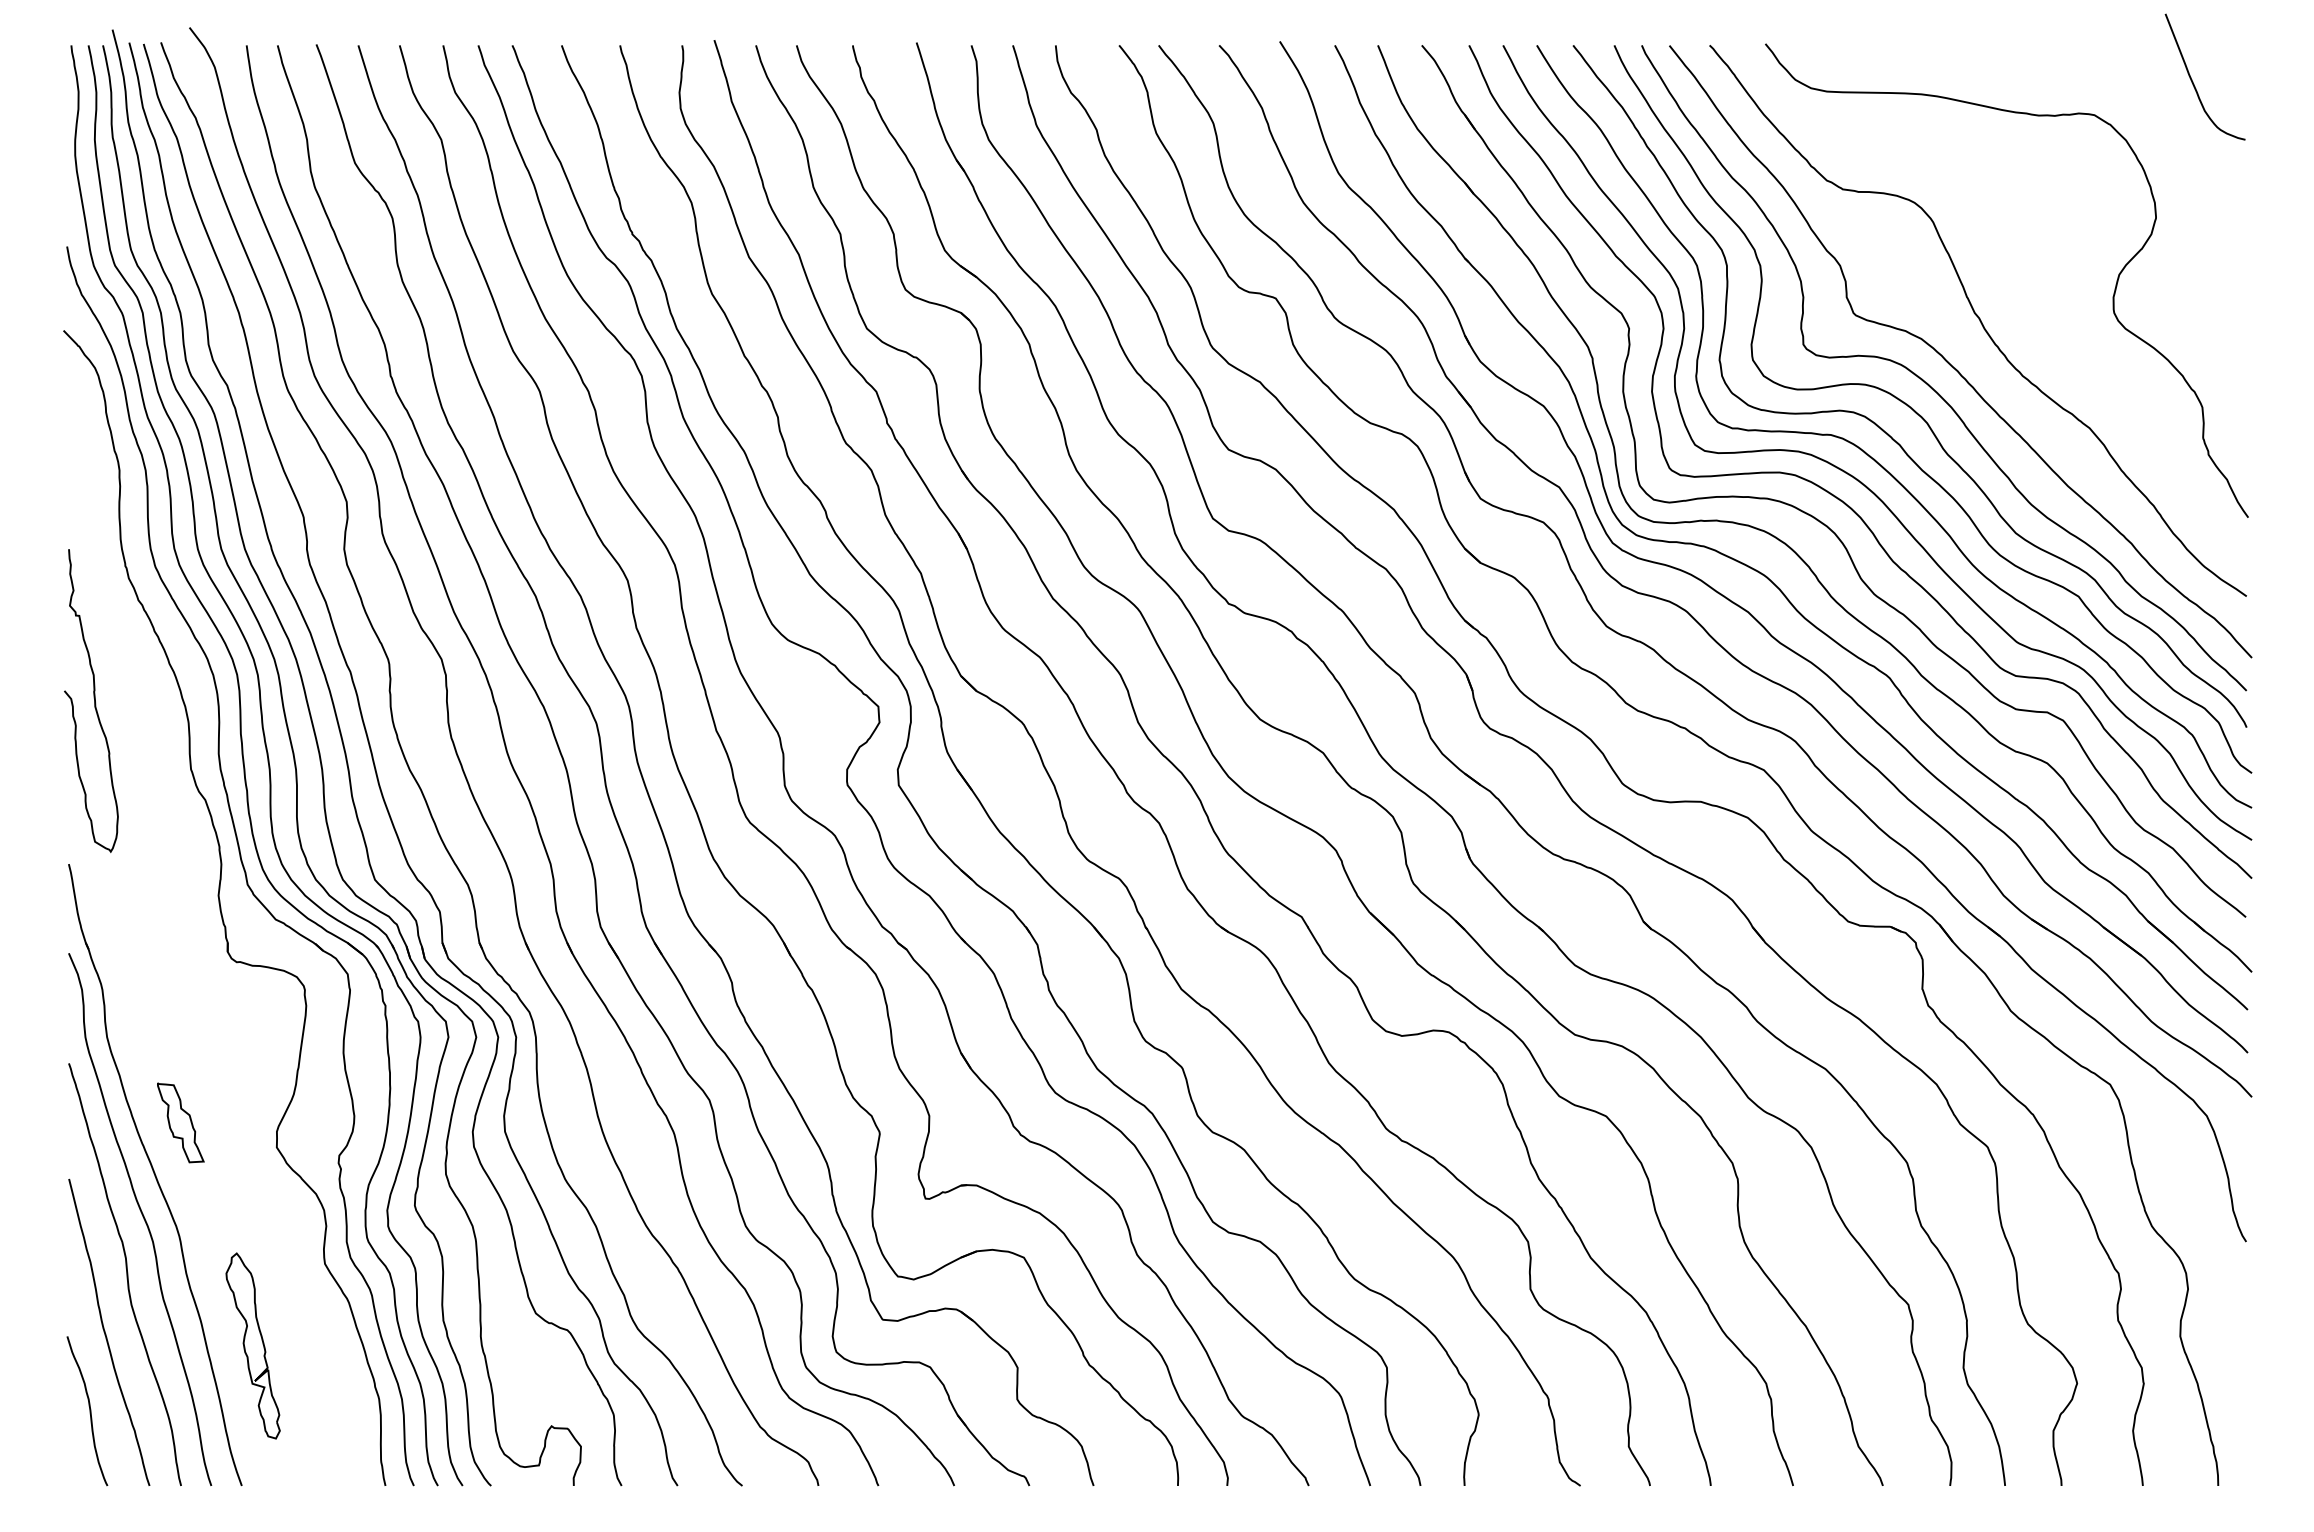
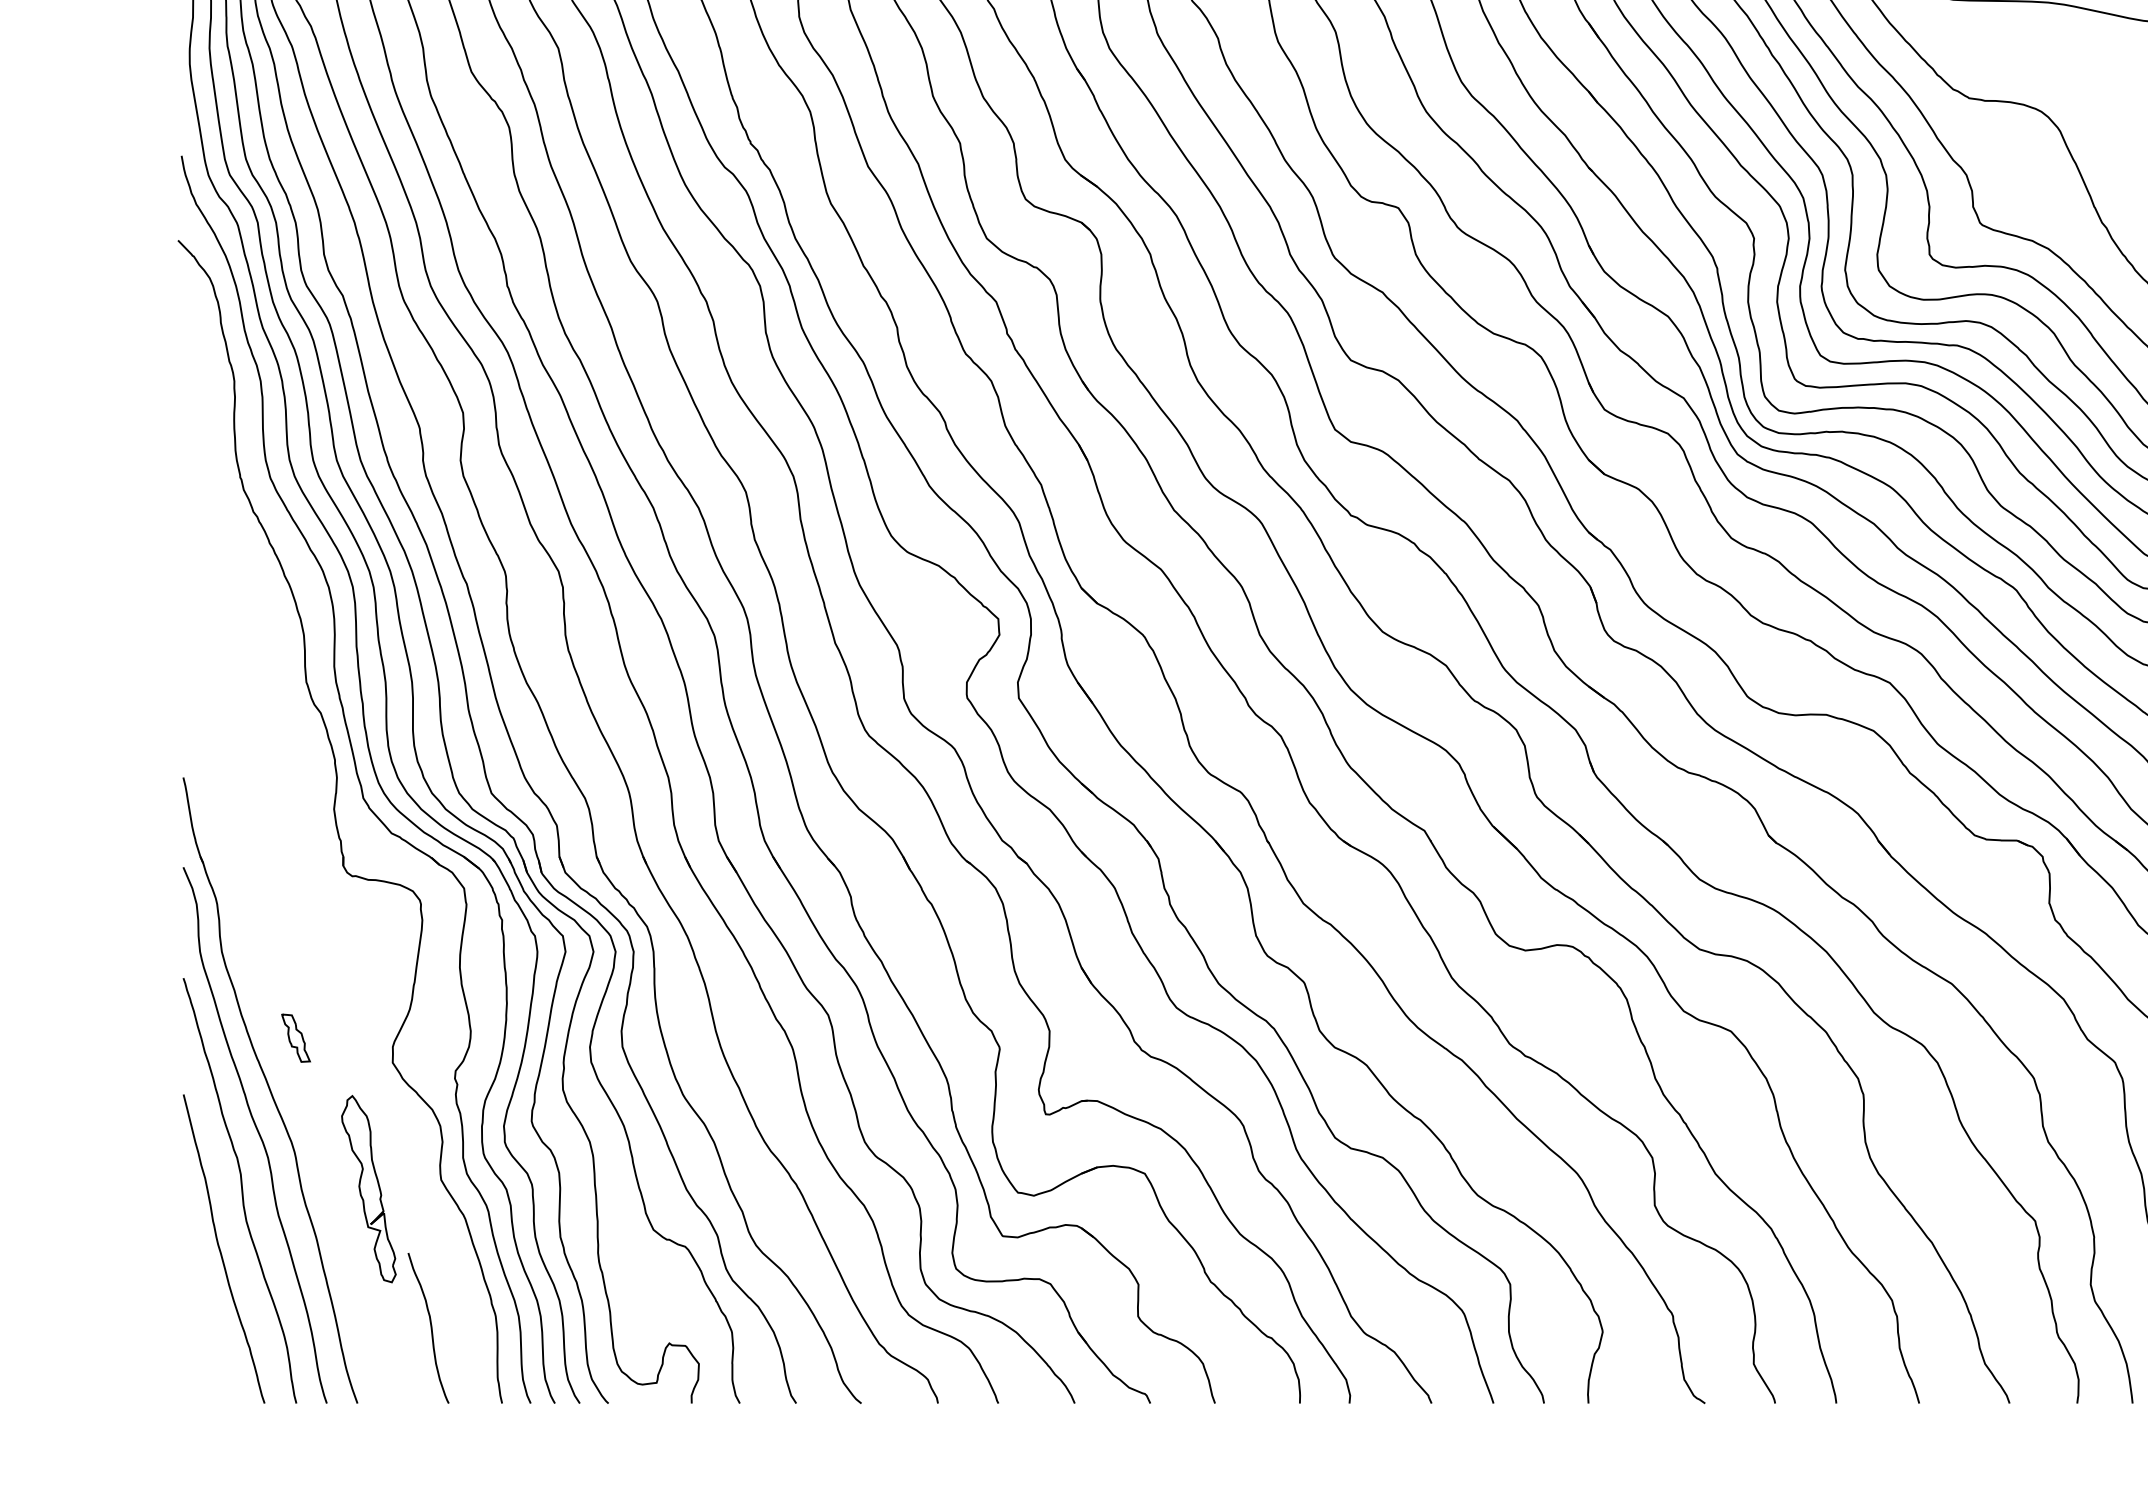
curve: (93, 698) -> (208, 610), removed
part: (180, 1122) -> (295, 1037), size x0.6
part: (252, 1345) -> (368, 1188), moved
curve: (89, 1411) -> (430, 1328), moved

